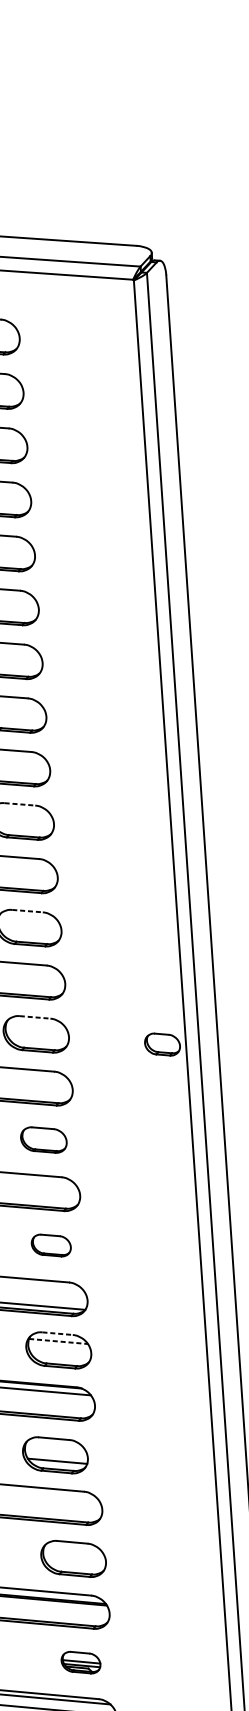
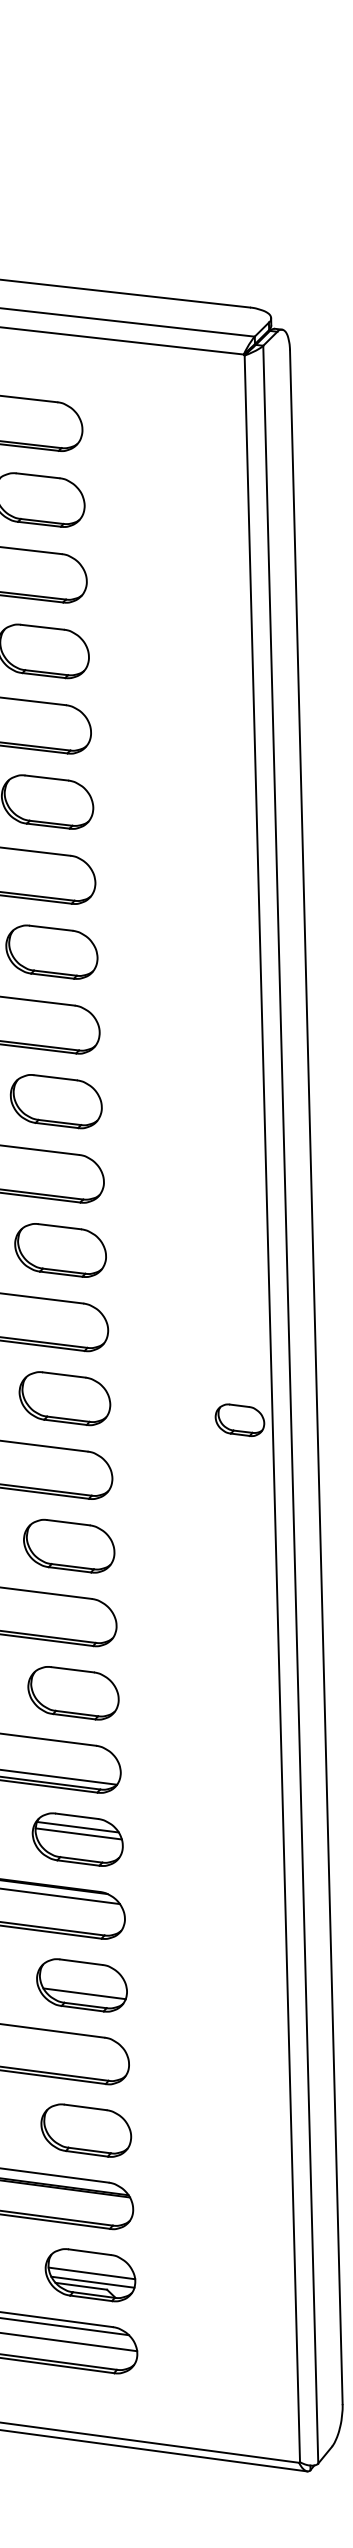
line: (20, 804) -> (56, 1077), dashed -> solid
line: (27, 910) -> (60, 1226), dashed -> solid
line: (35, 1017) -> (64, 1375), dashed -> solid
part: (43, 1139) -> (69, 1545), size x1.43
part: (51, 1245) -> (73, 1693), size x1.67
line: (57, 1333) -> (77, 1816), dashed -> solid
line: (58, 1341) -> (78, 1827), dashed -> solid
line: (59, 1345) -> (78, 1833), added
part: (55, 1455) -> (81, 1985), moved
part: (81, 1662) -> (90, 2275), size x1.67

